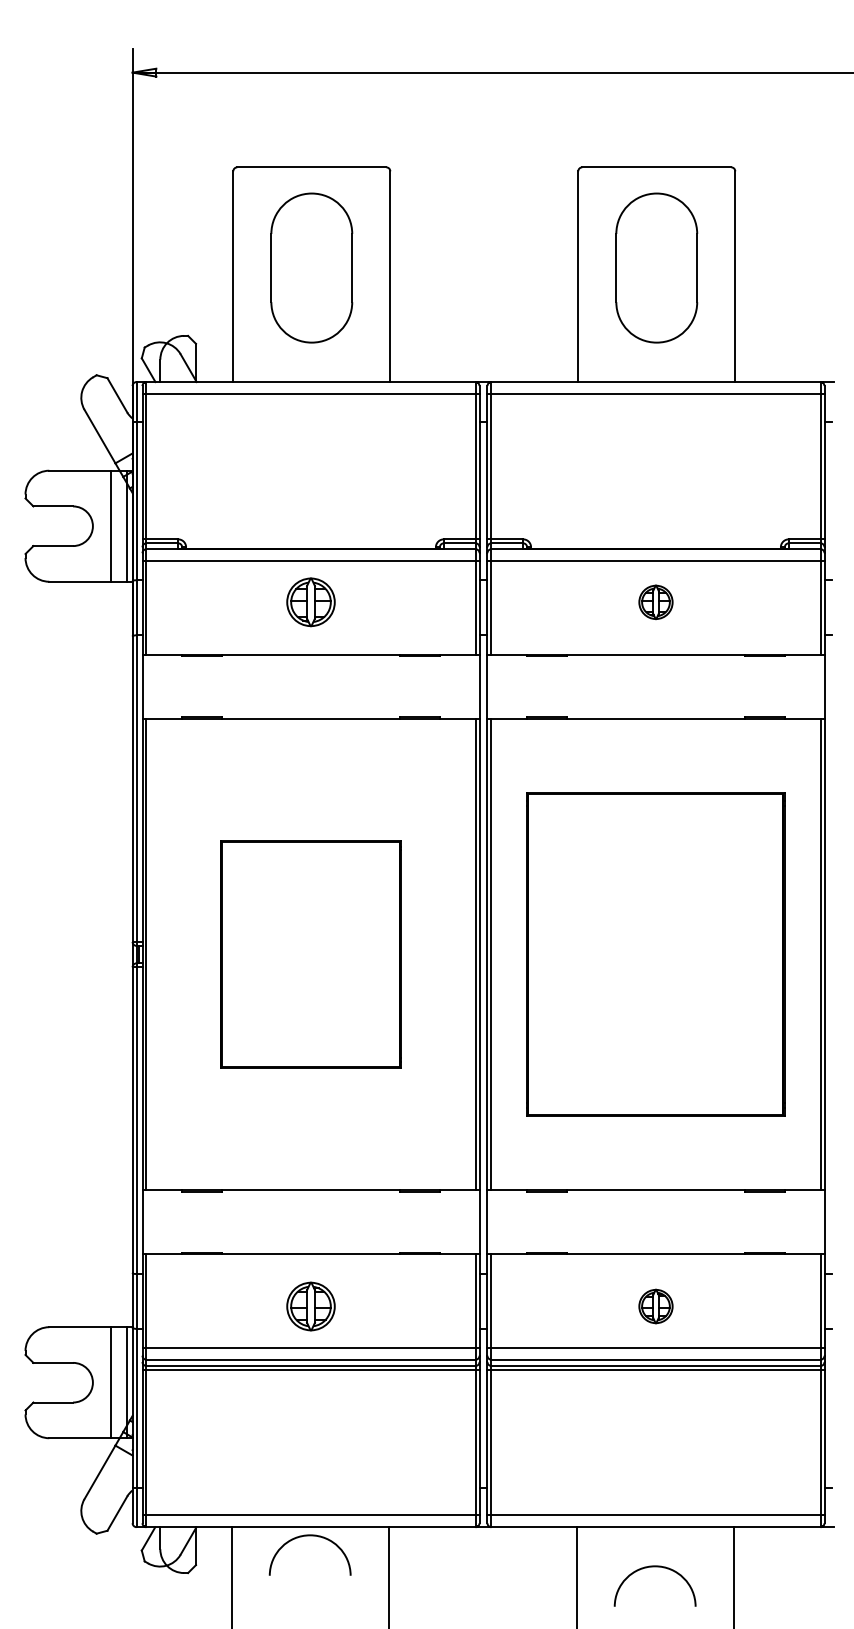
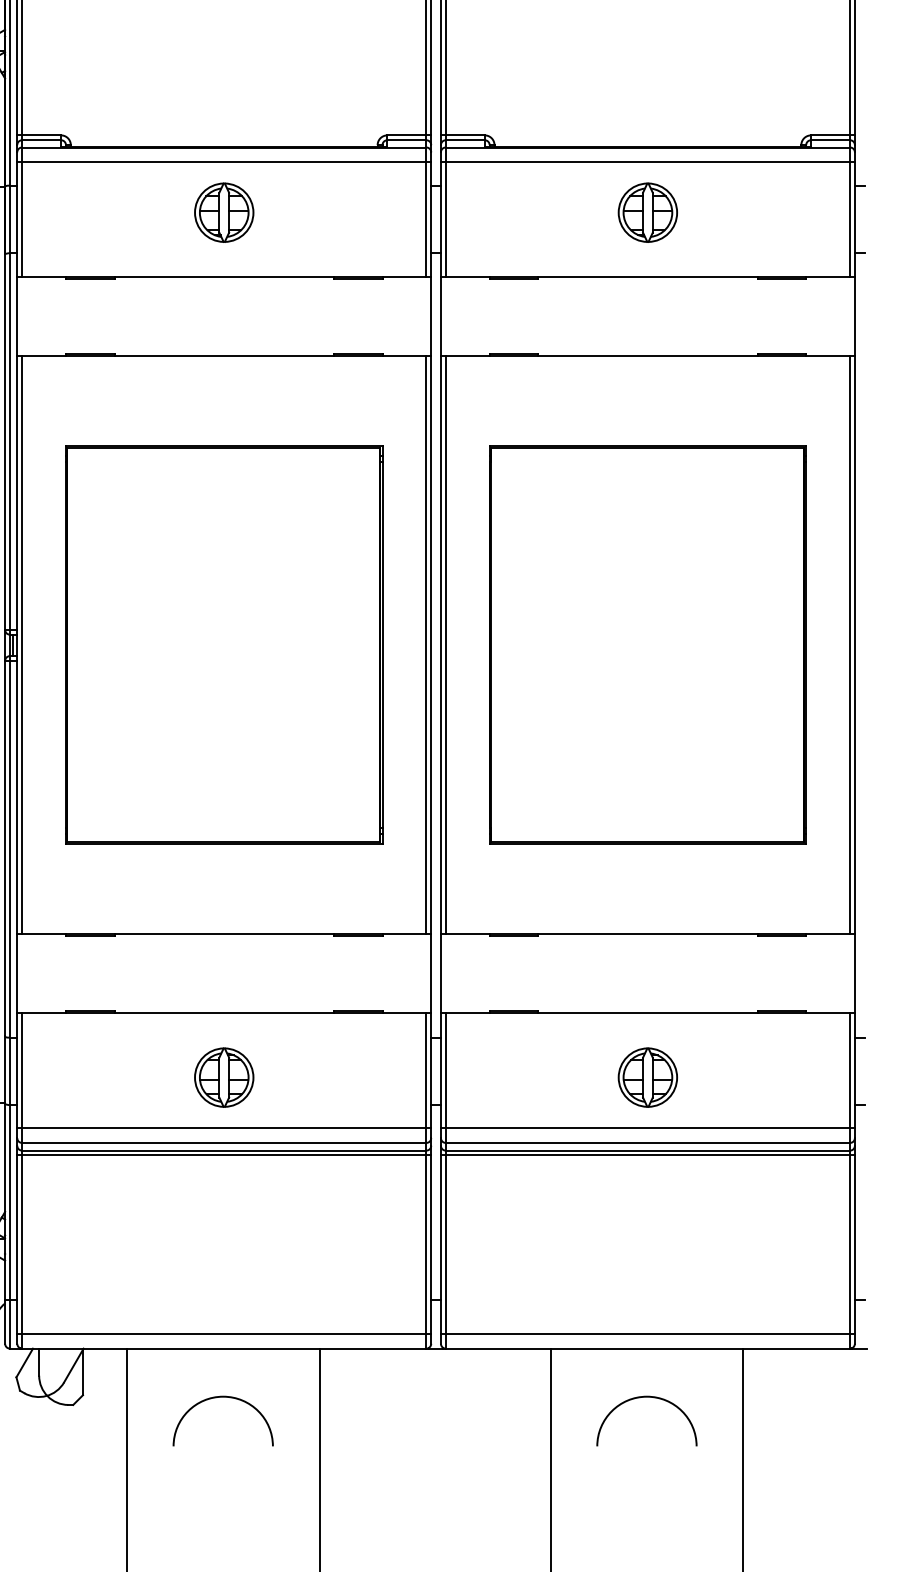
part: (655, 602) -> (647, 212), size x1.43
part: (310, 954) -> (223, 645), size x1.43
part: (655, 1306) -> (647, 1077), size x1.43
arc: (309, 1536) -> (222, 1398), moved

